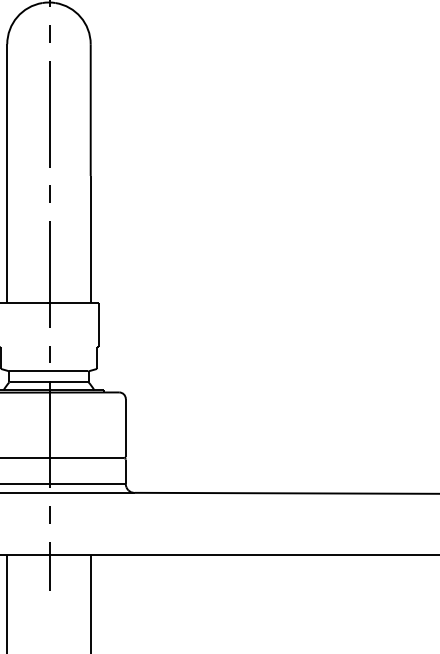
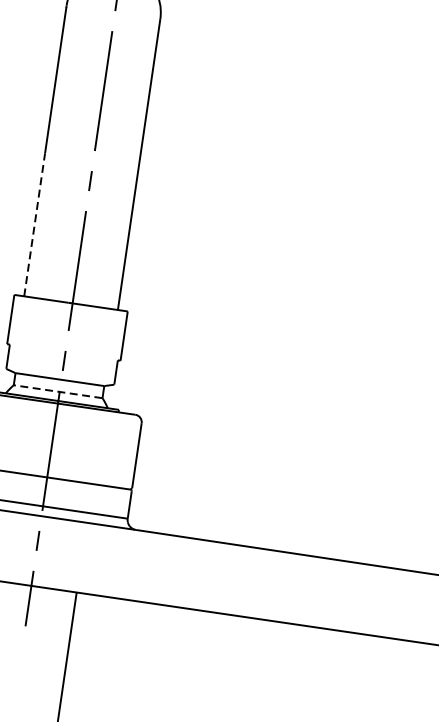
line: (7, 239) -> (34, 224), solid -> dashed
line: (48, 382) -> (57, 391), solid -> dashed

